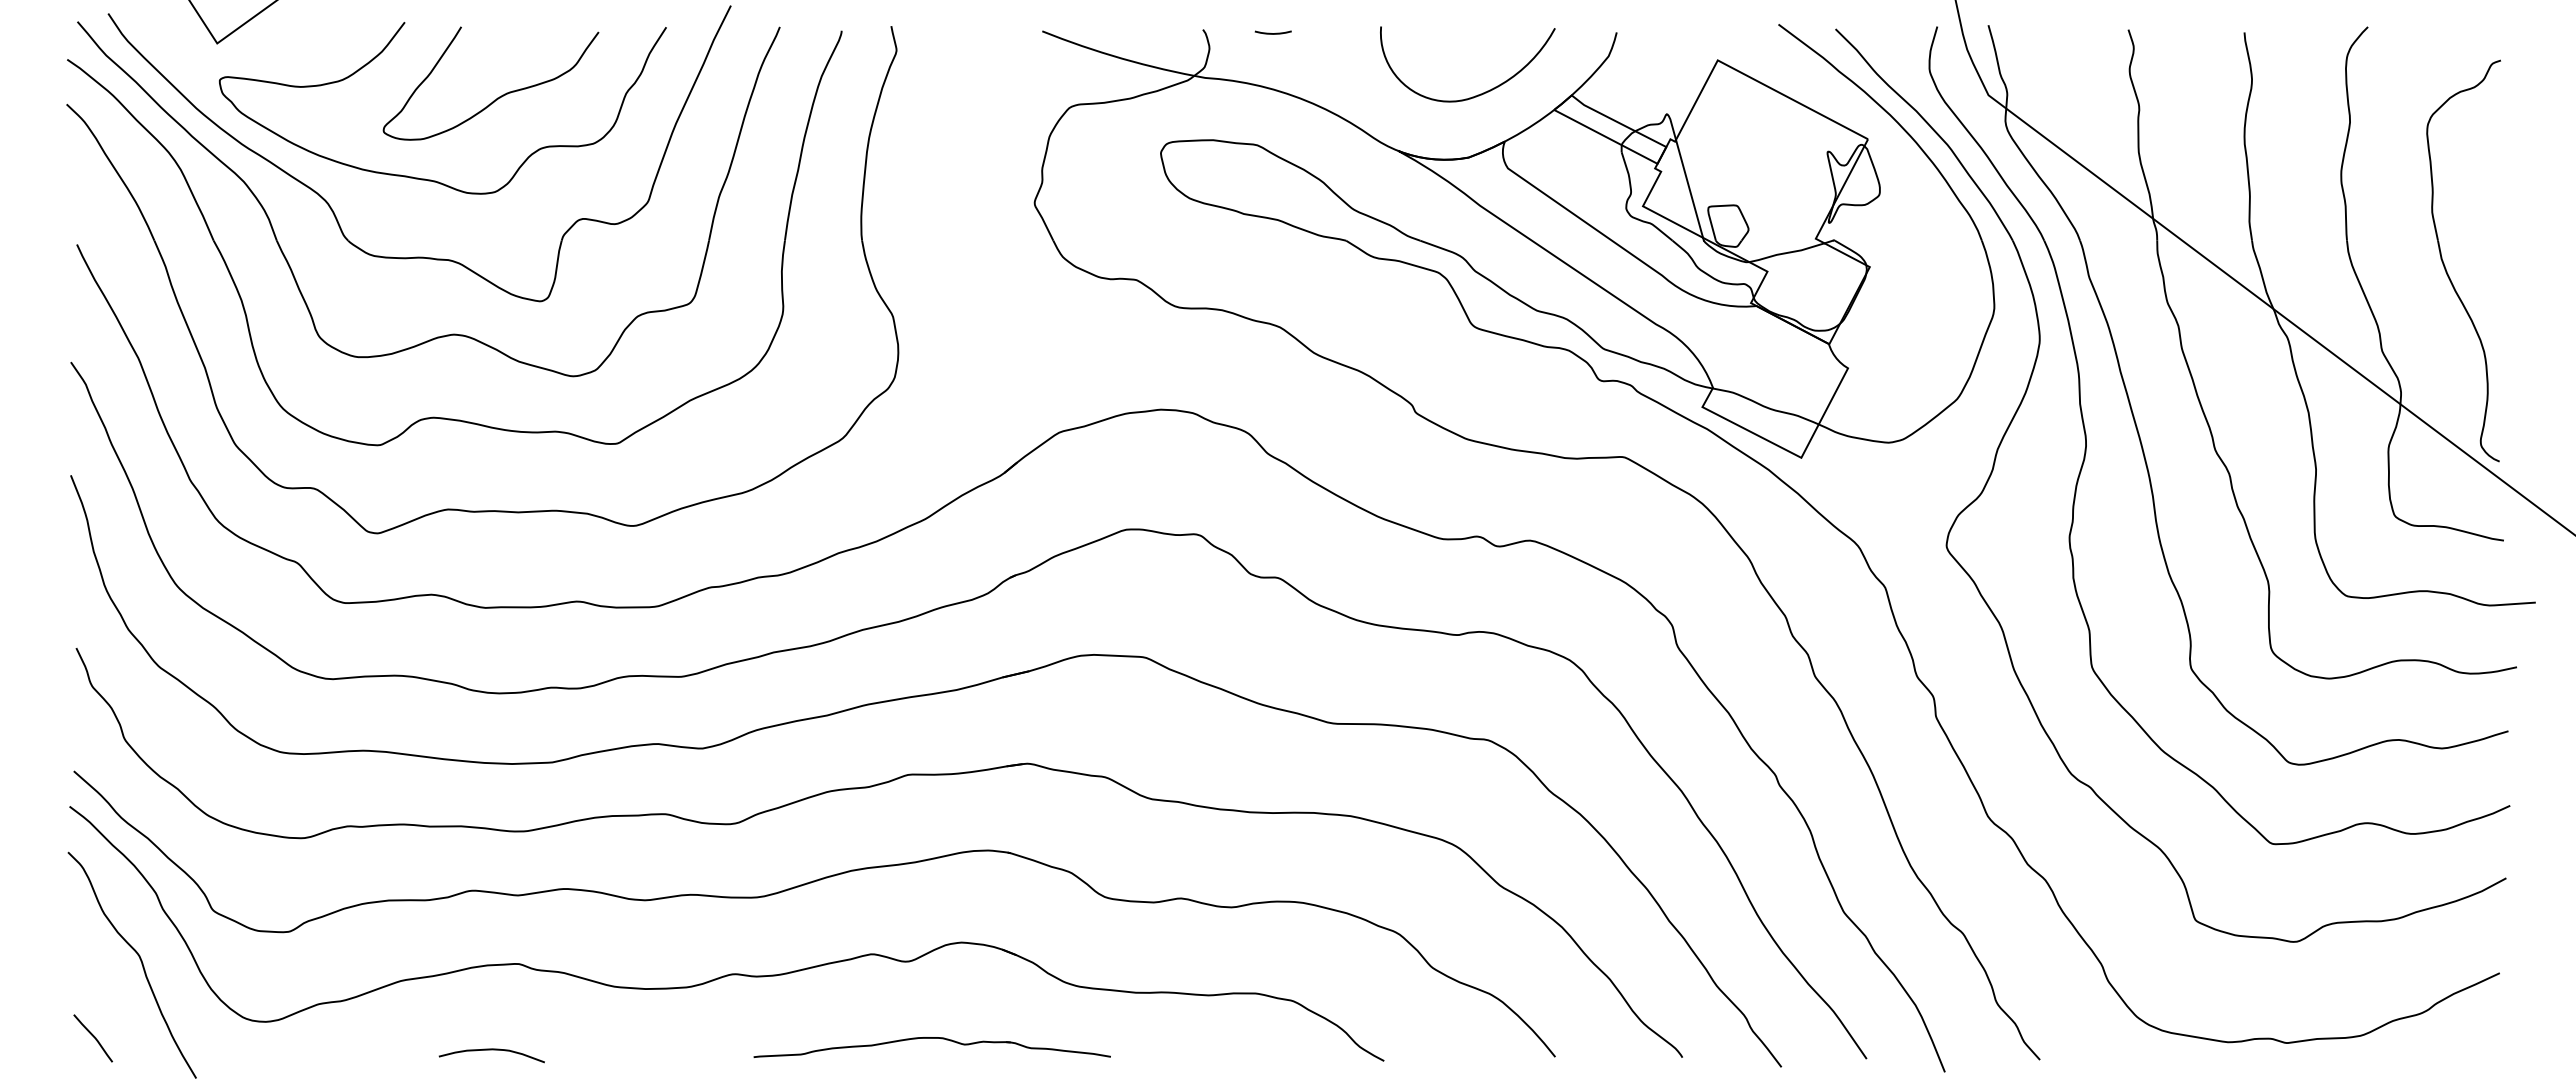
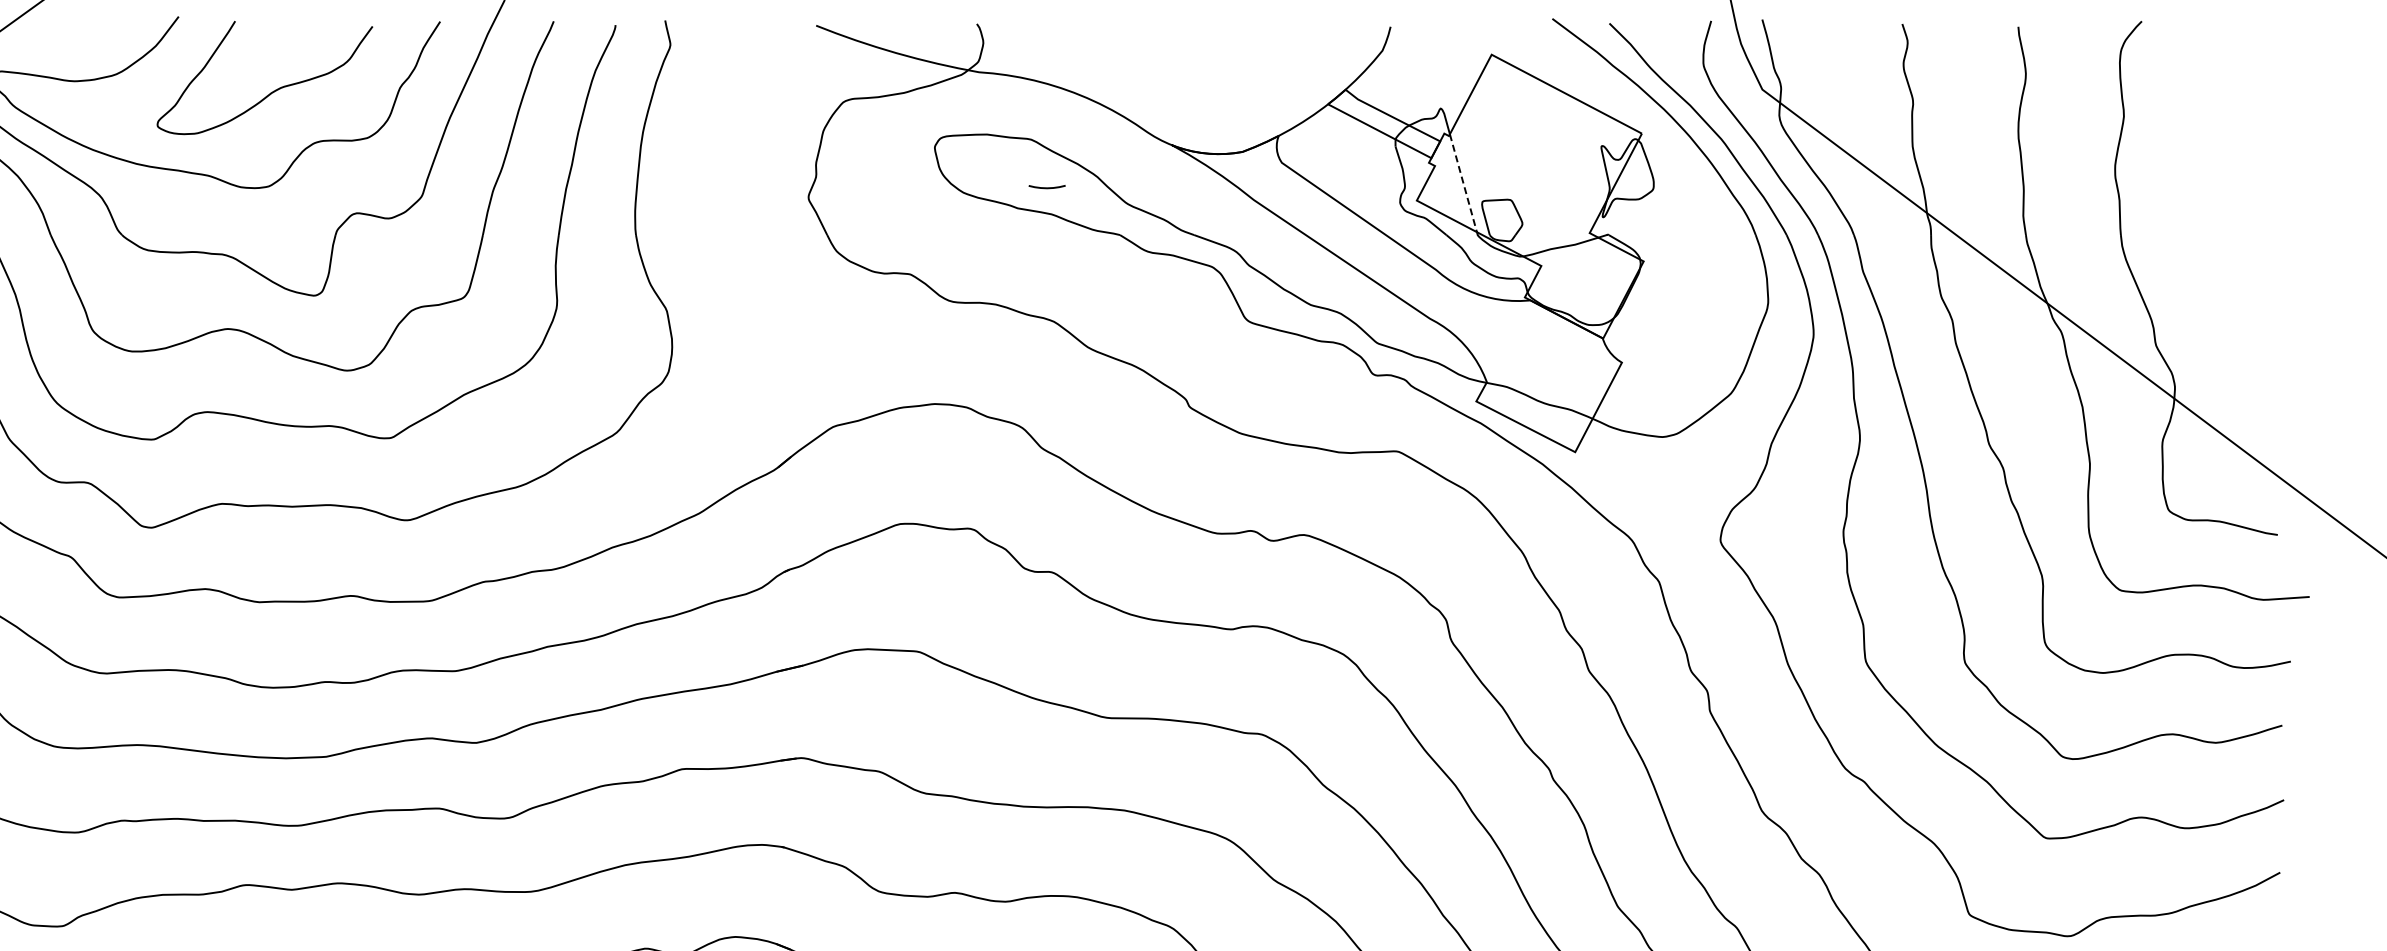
curve: (1272, 33) -> (1046, 187), moved
curve: (1480, 93) -> (1254, 87), removed
line: (1689, 188) -> (1463, 182), solid -> dashed
part: (2446, 268) -> (2220, 262), removed

